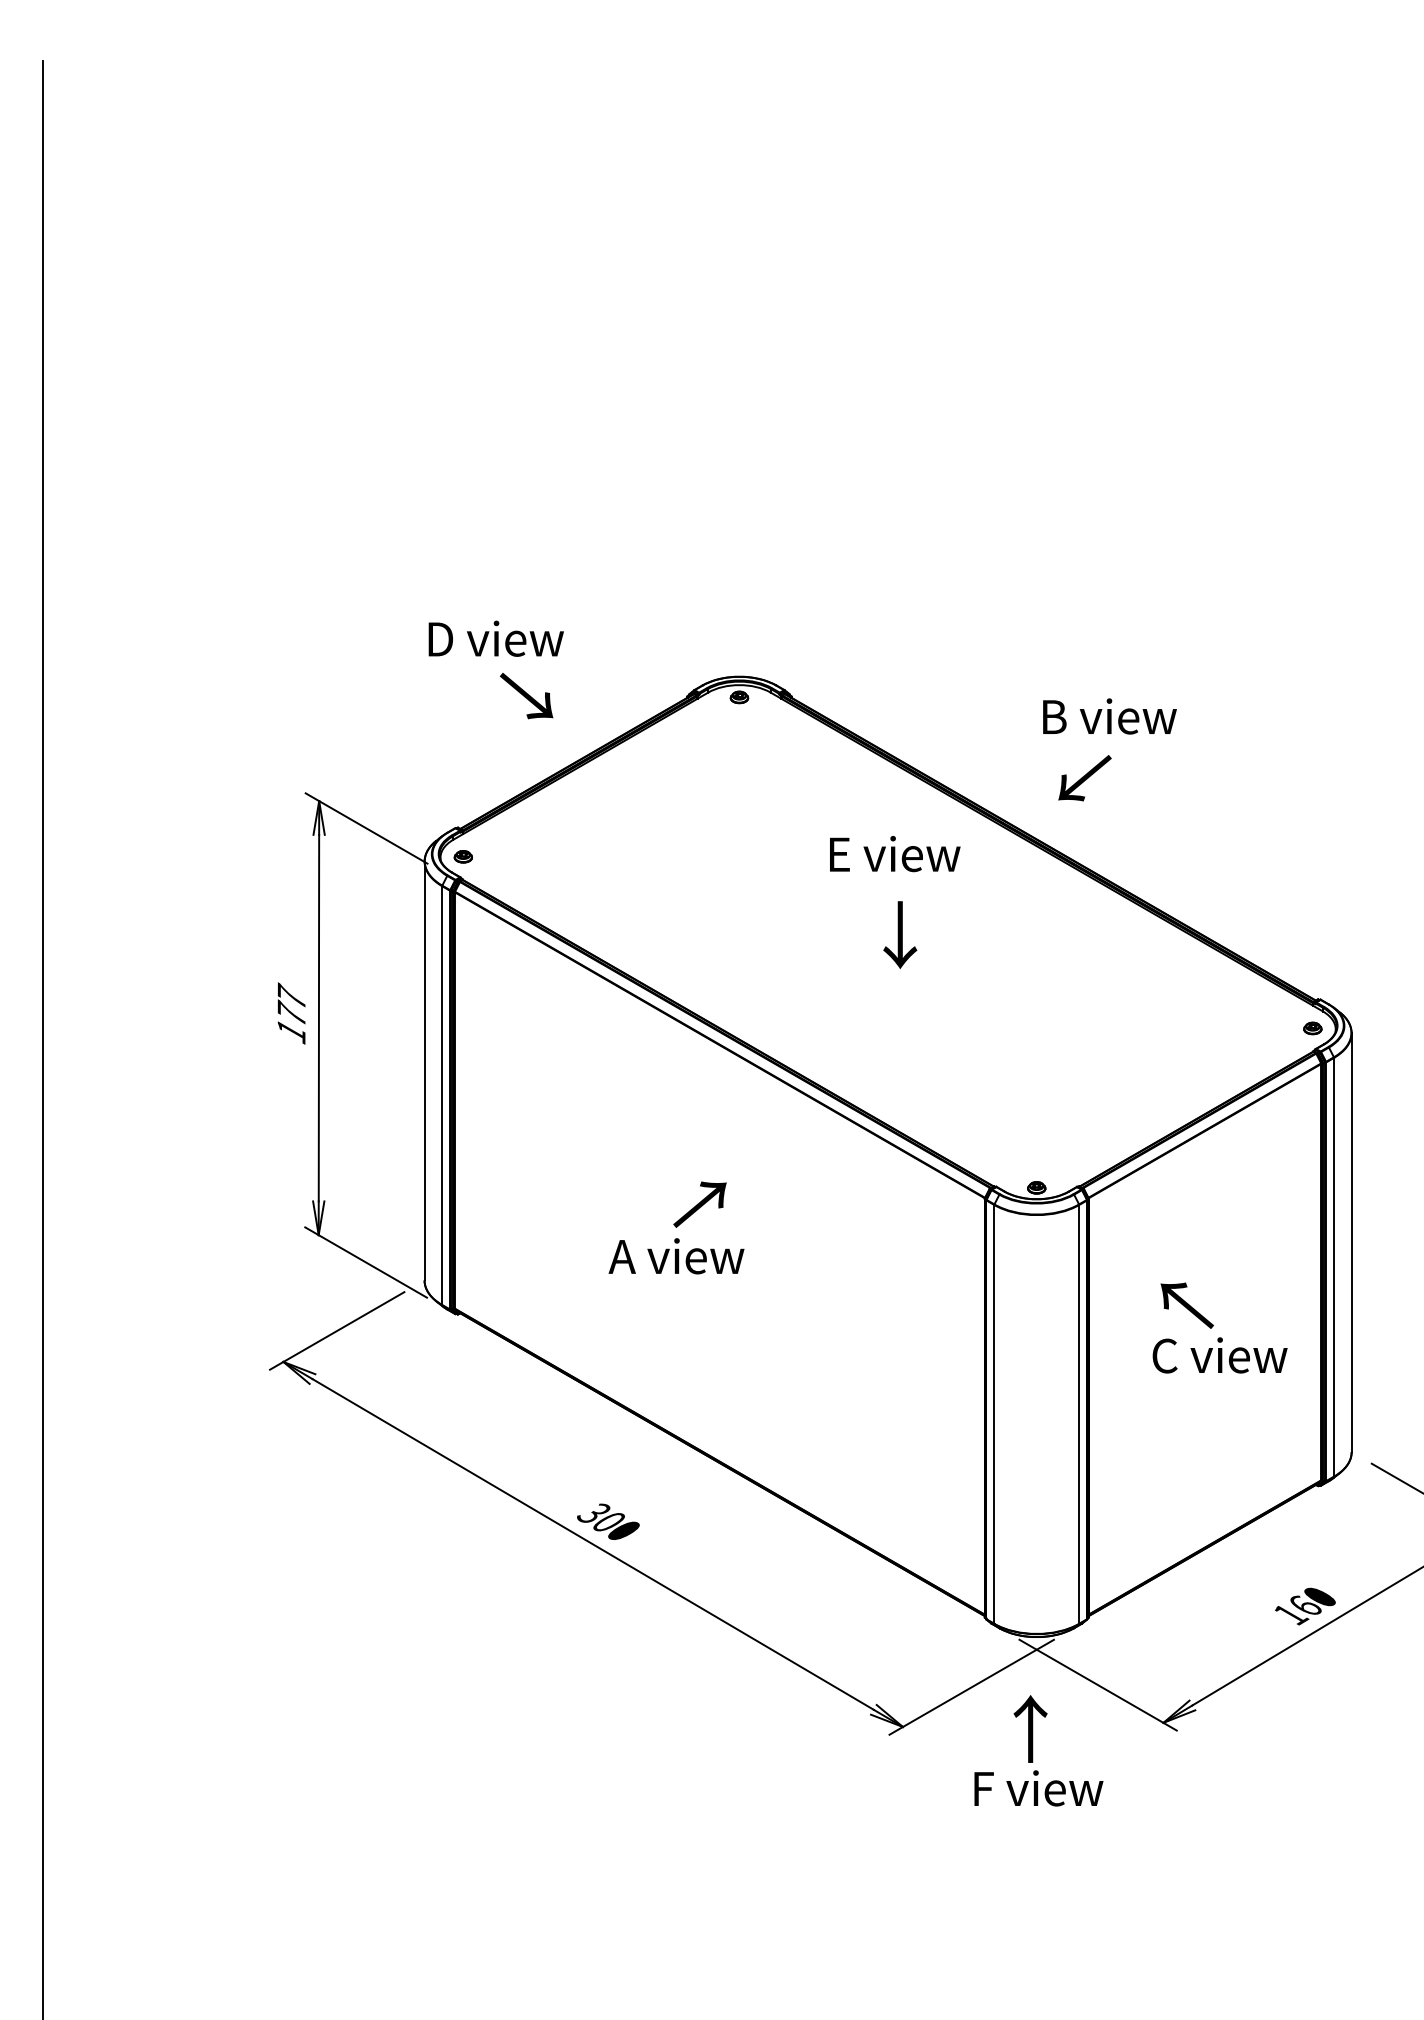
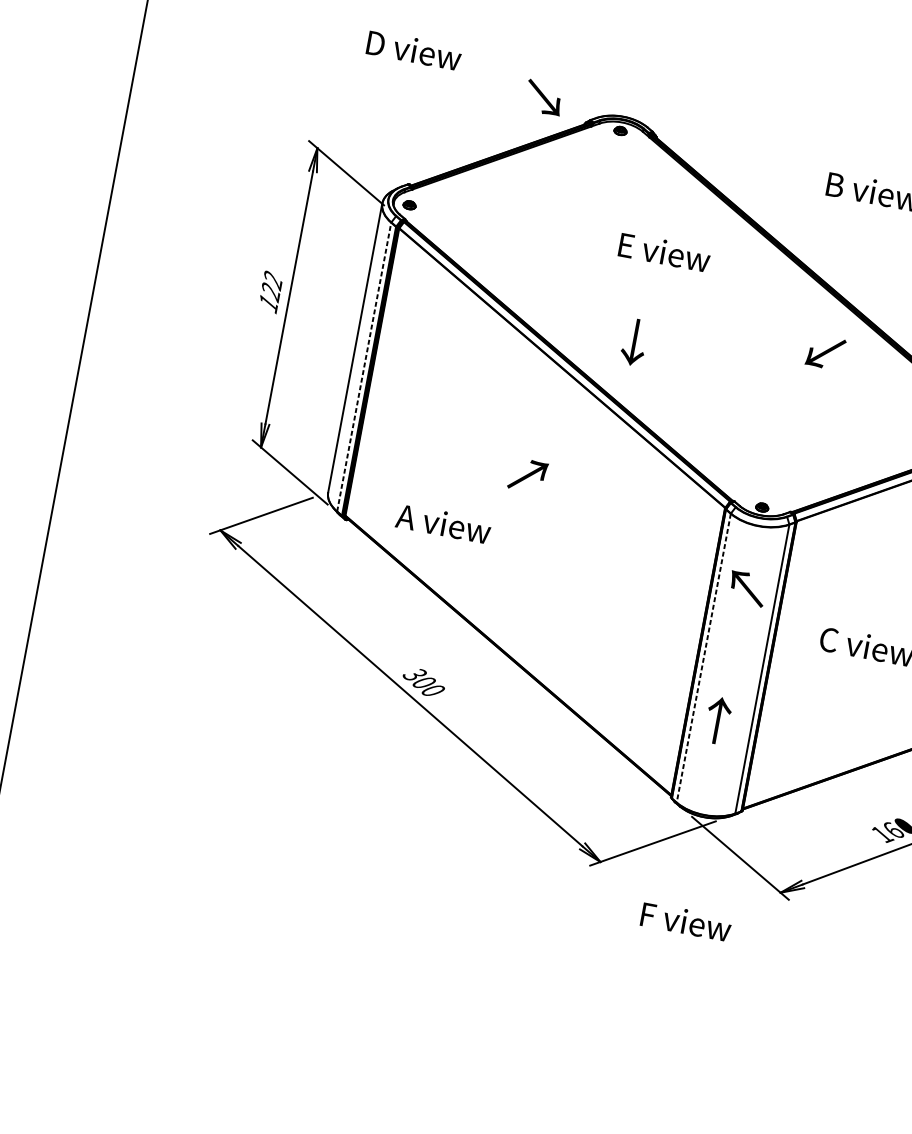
text: (495, 638) -> (413, 50), moved
text: (526, 696) -> (543, 98), moved
text: (1084, 778) -> (825, 352), moved
text: (895, 854) -> (664, 252), moved
text: (900, 934) -> (634, 342), moved
text: (291, 1005) -> (271, 285), 177 -> 122
line: (442, 1095) -> (364, 367), solid -> dashed
text: (676, 1256) -> (443, 523), moved
text: (1186, 1305) -> (746, 588), moved
line: (994, 1414) -> (703, 658), solid -> dashed
text: (1030, 1728) -> (718, 720), moved

